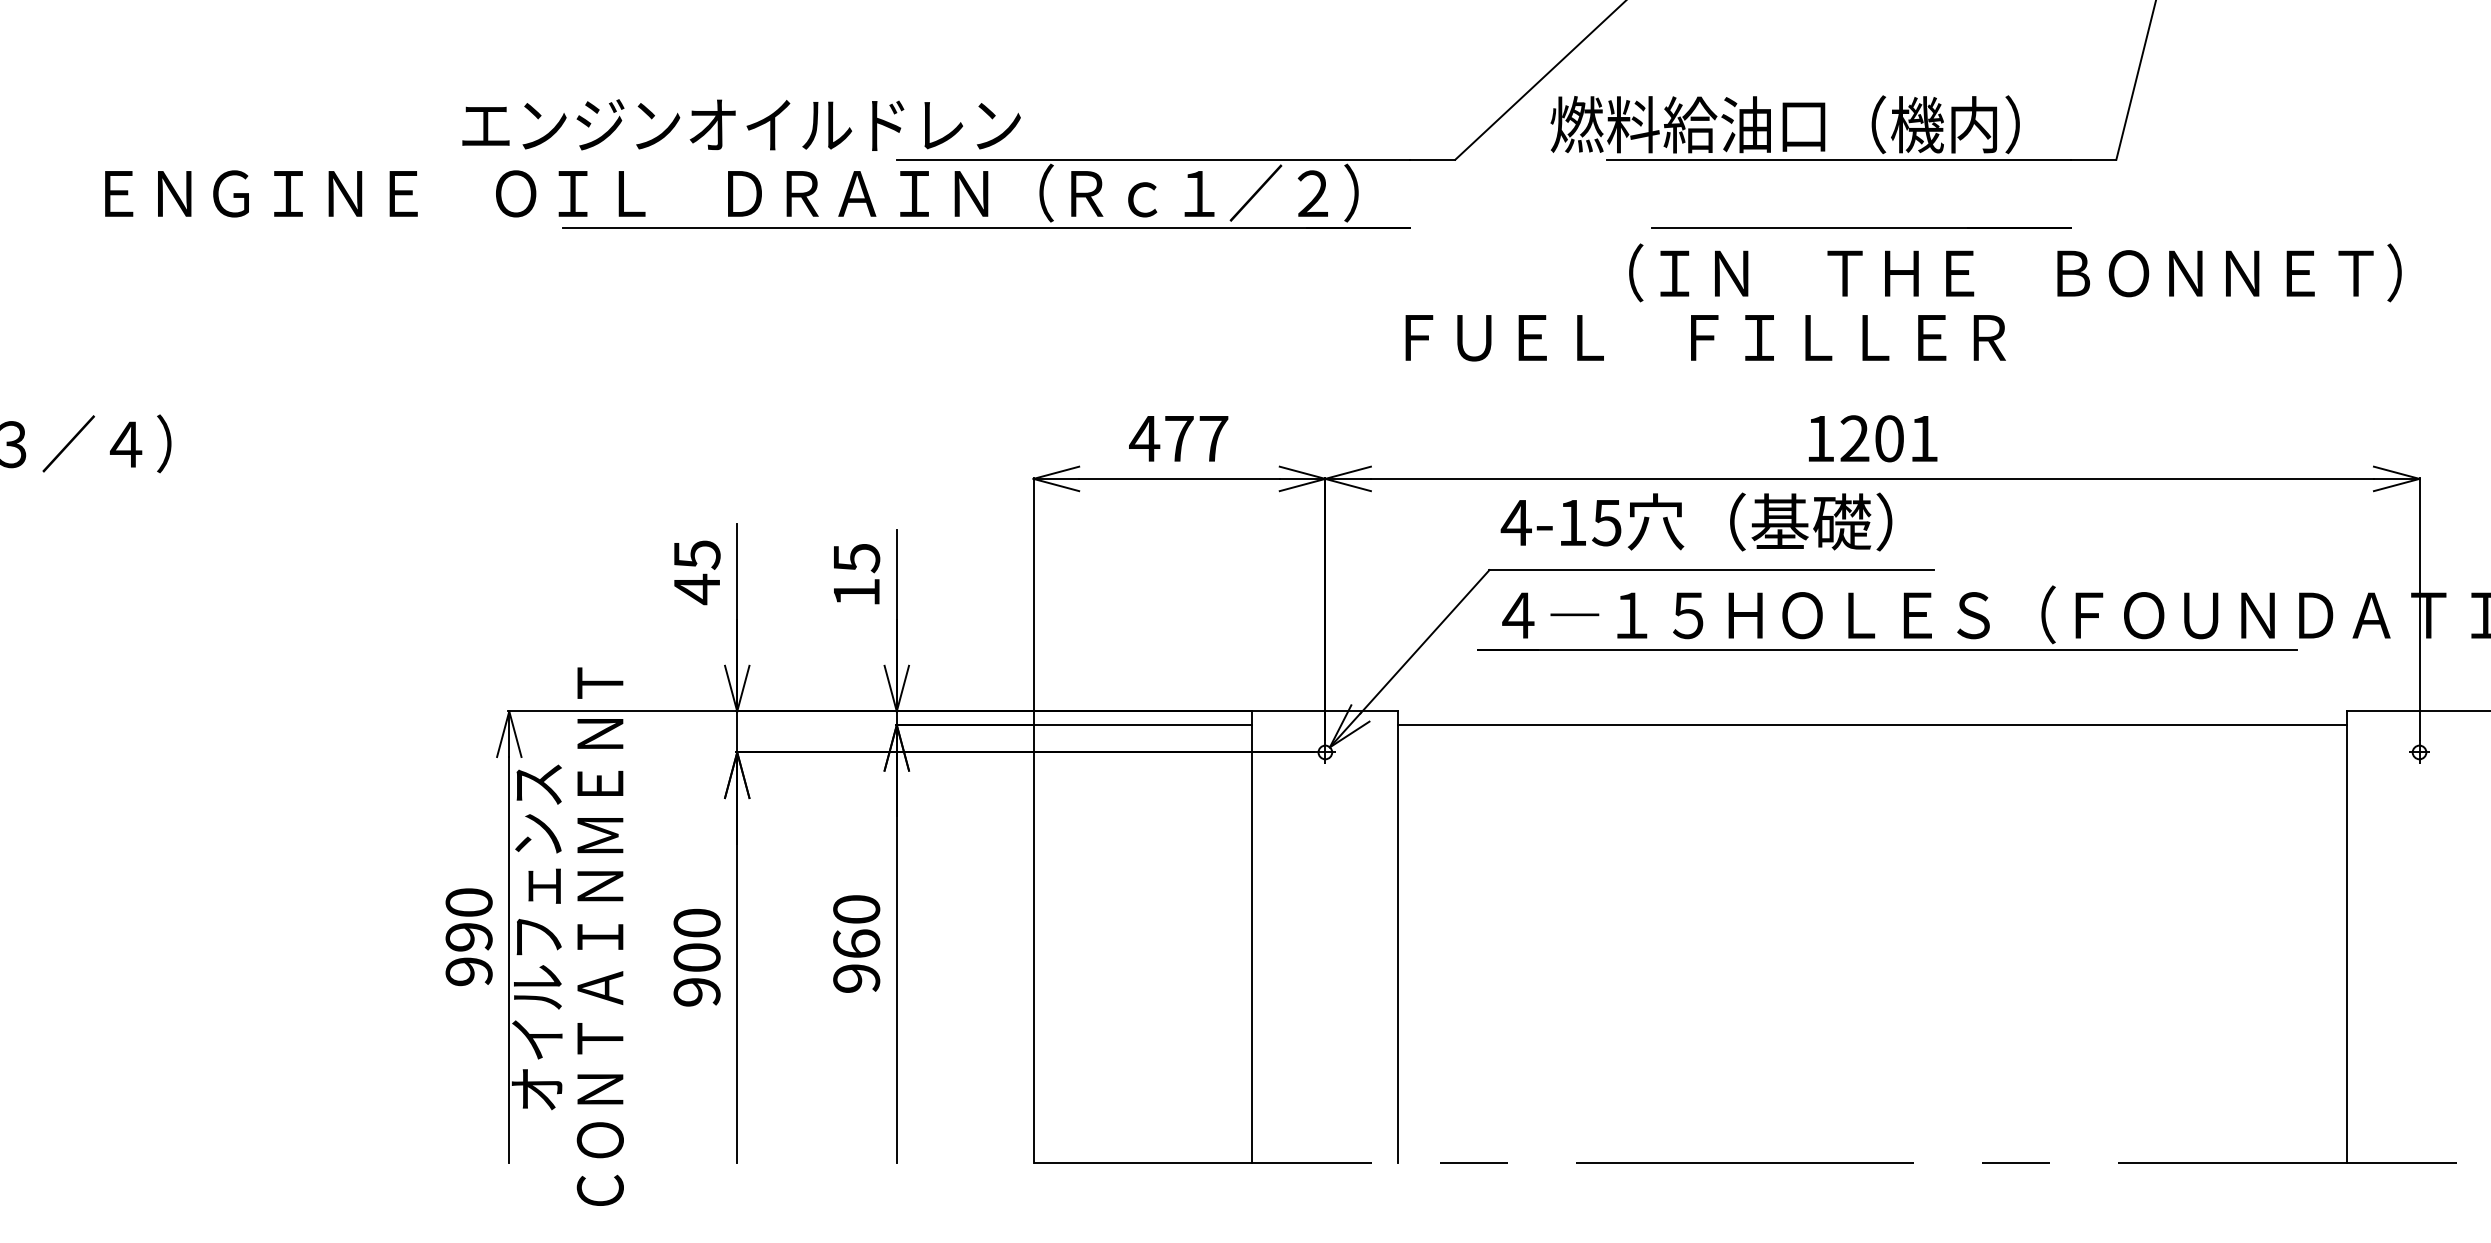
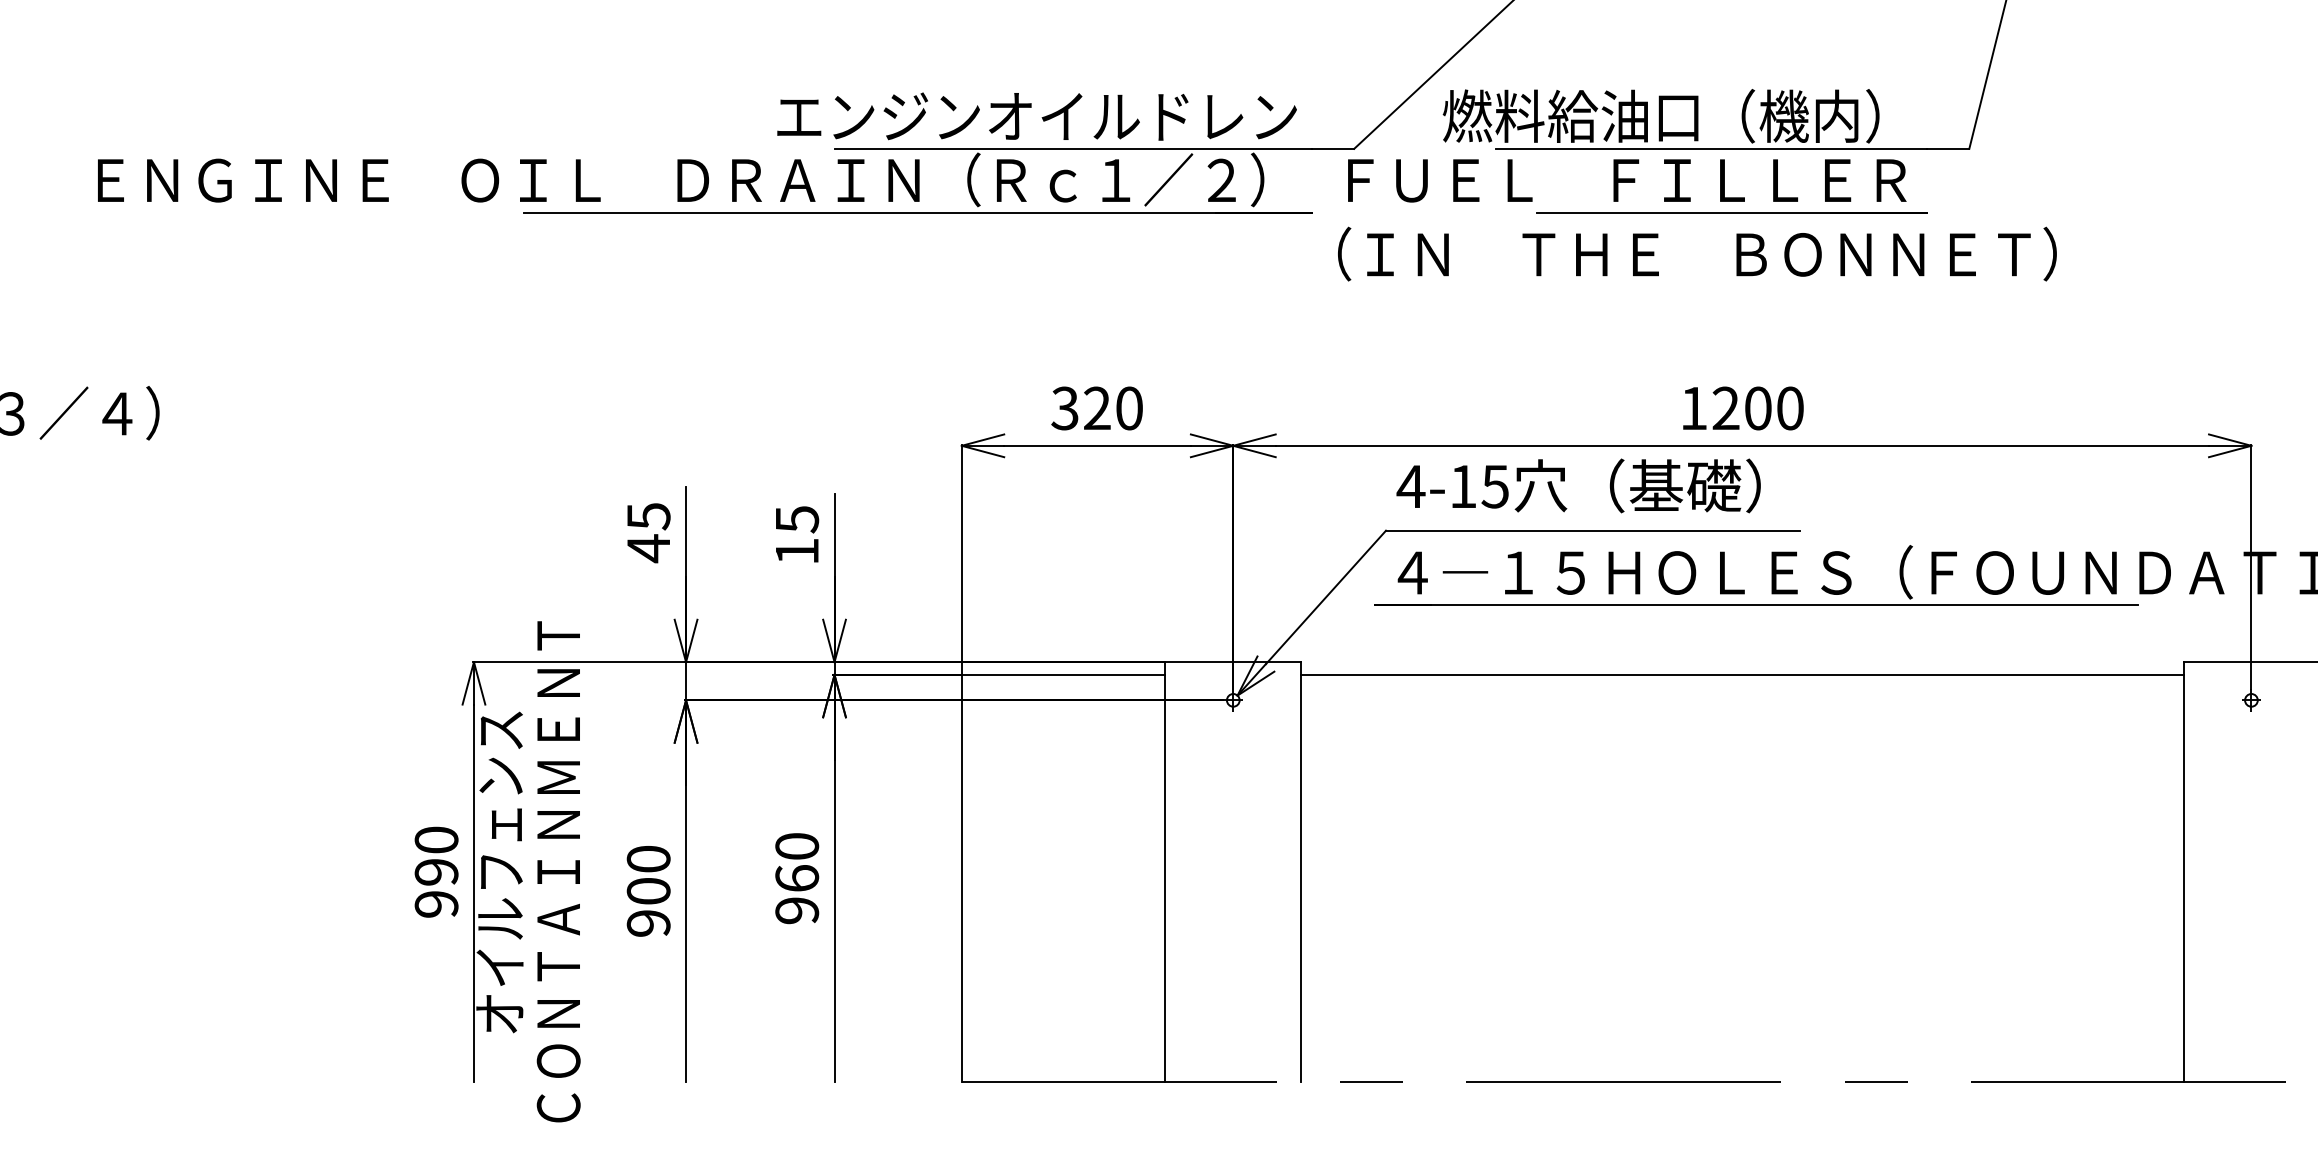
text: (740, 124) -> (1036, 116), moved
text: (2015, 272) -> (1697, 253), moved
text: (1706, 337) -> (1627, 180), moved
text: (1178, 438) -> (1096, 408), 477 -> 320
text: (1924, 438) -> (1790, 408), 1201 -> 1200

